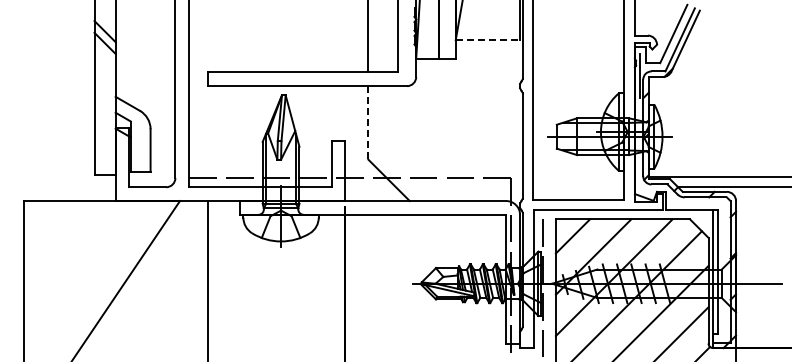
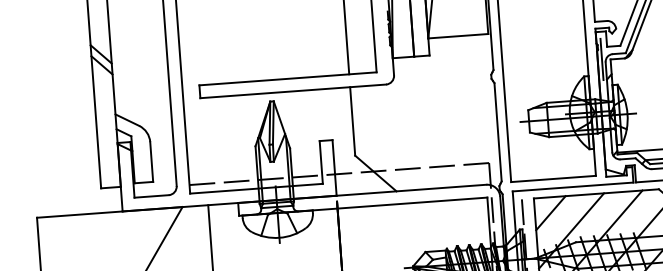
line: (488, 40) -> (458, 36), dashed -> solid
line: (368, 122) -> (352, 121), dashed -> solid

